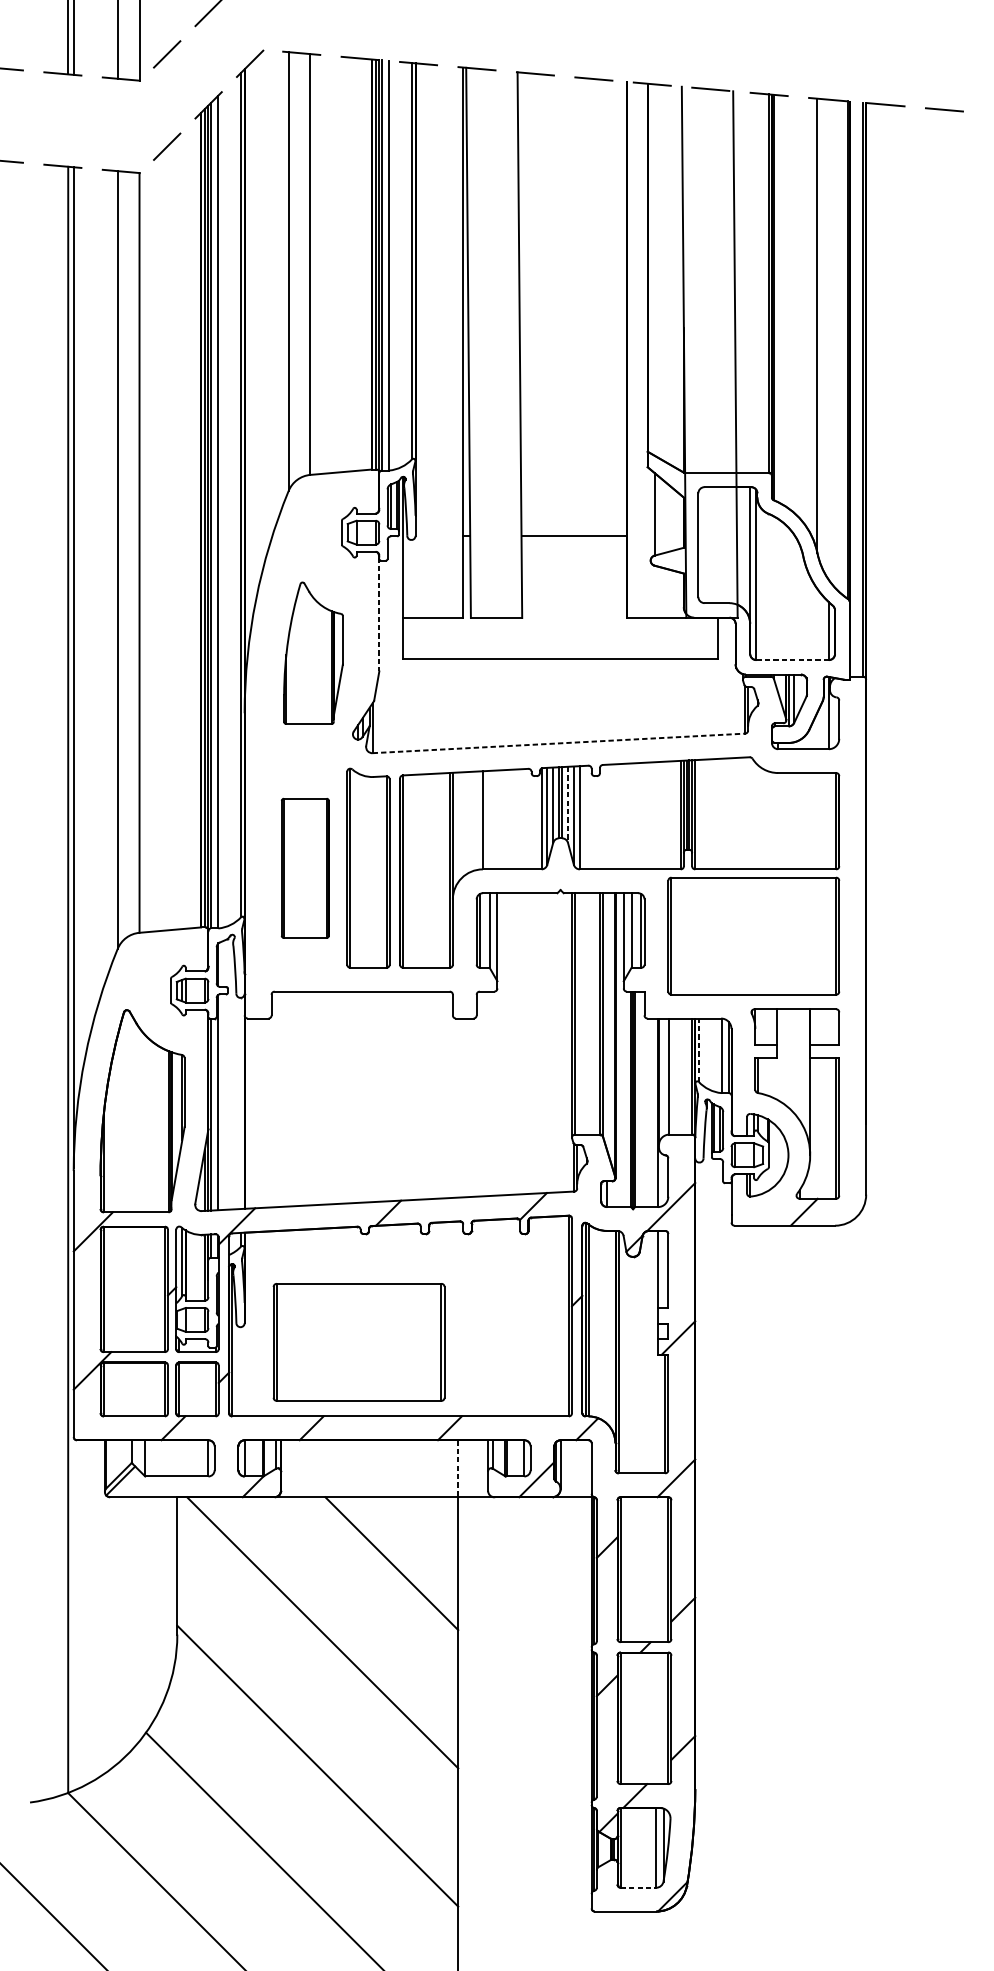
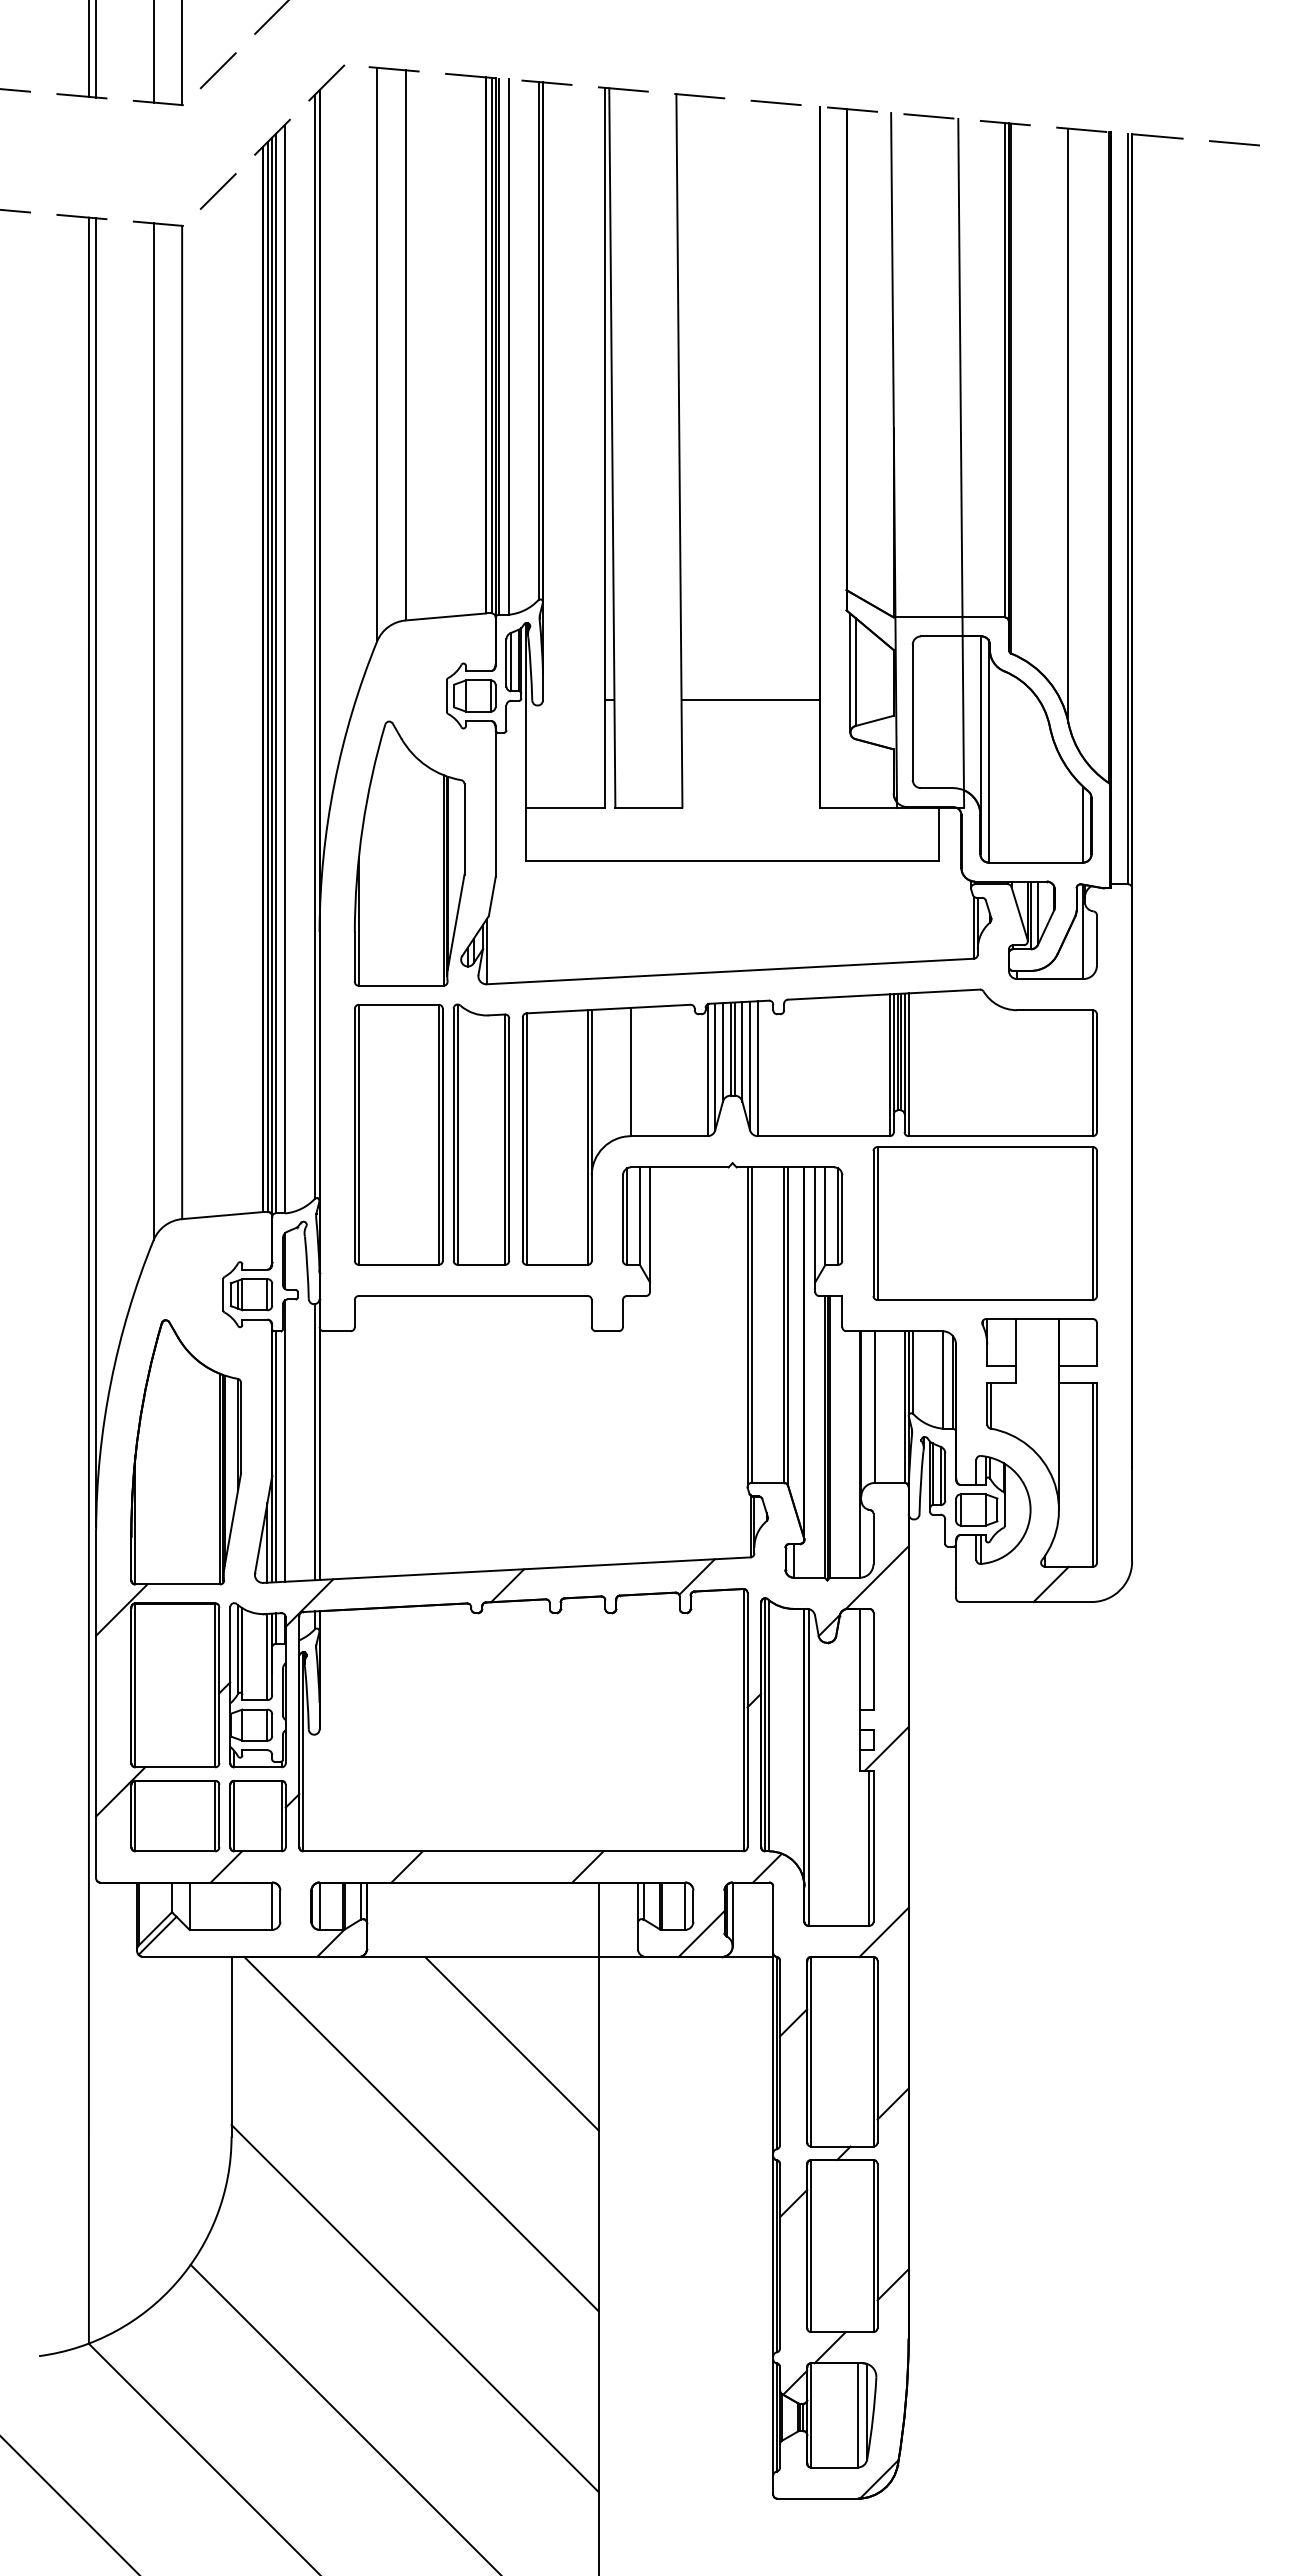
line: (650, 514) -> (850, 672), added
line: (379, 614) -> (495, 803), dashed -> solid
part: (313, 653) -> (409, 853), size x1.43
line: (793, 660) -> (1036, 862), dashed -> solid
line: (558, 743) -> (730, 971), dashed -> solid
line: (568, 804) -> (742, 1051), dashed -> solid
part: (305, 868) -> (398, 1134), size x1.43
line: (698, 1050) -> (913, 1372), dashed -> solid
line: (241, 1103) -> (315, 1442), added
part: (358, 1342) -> (468, 1754), removed
line: (457, 1469) -> (598, 1920), dashed -> solid
line: (638, 1887) -> (834, 2467), dashed -> solid

